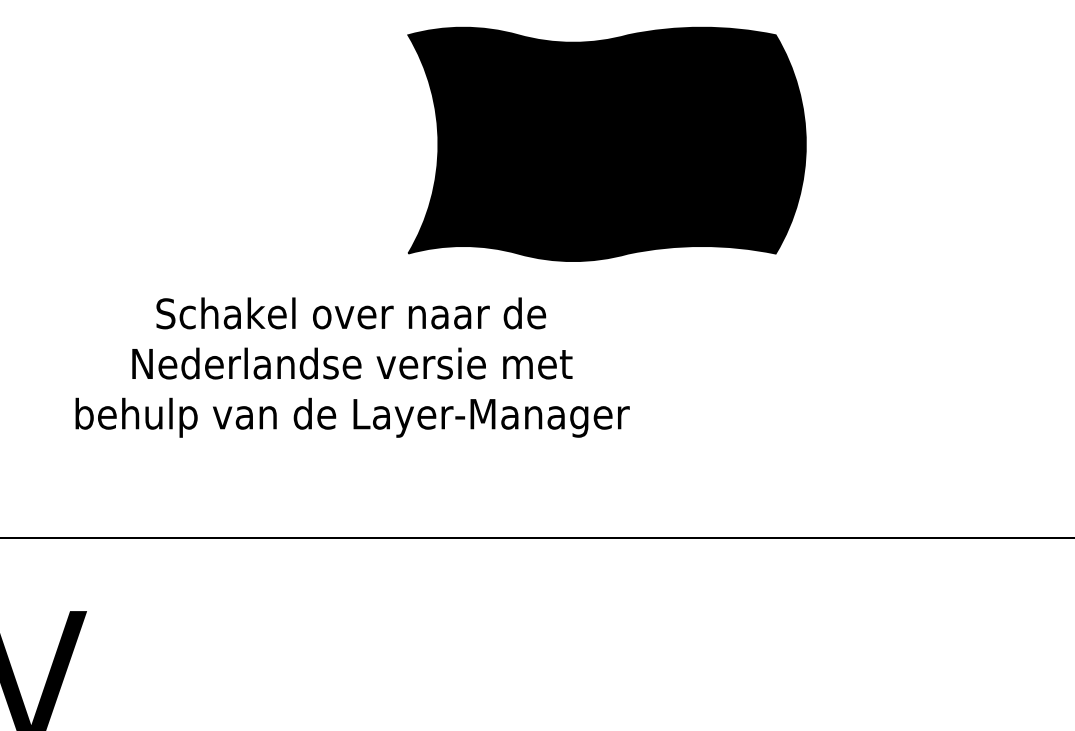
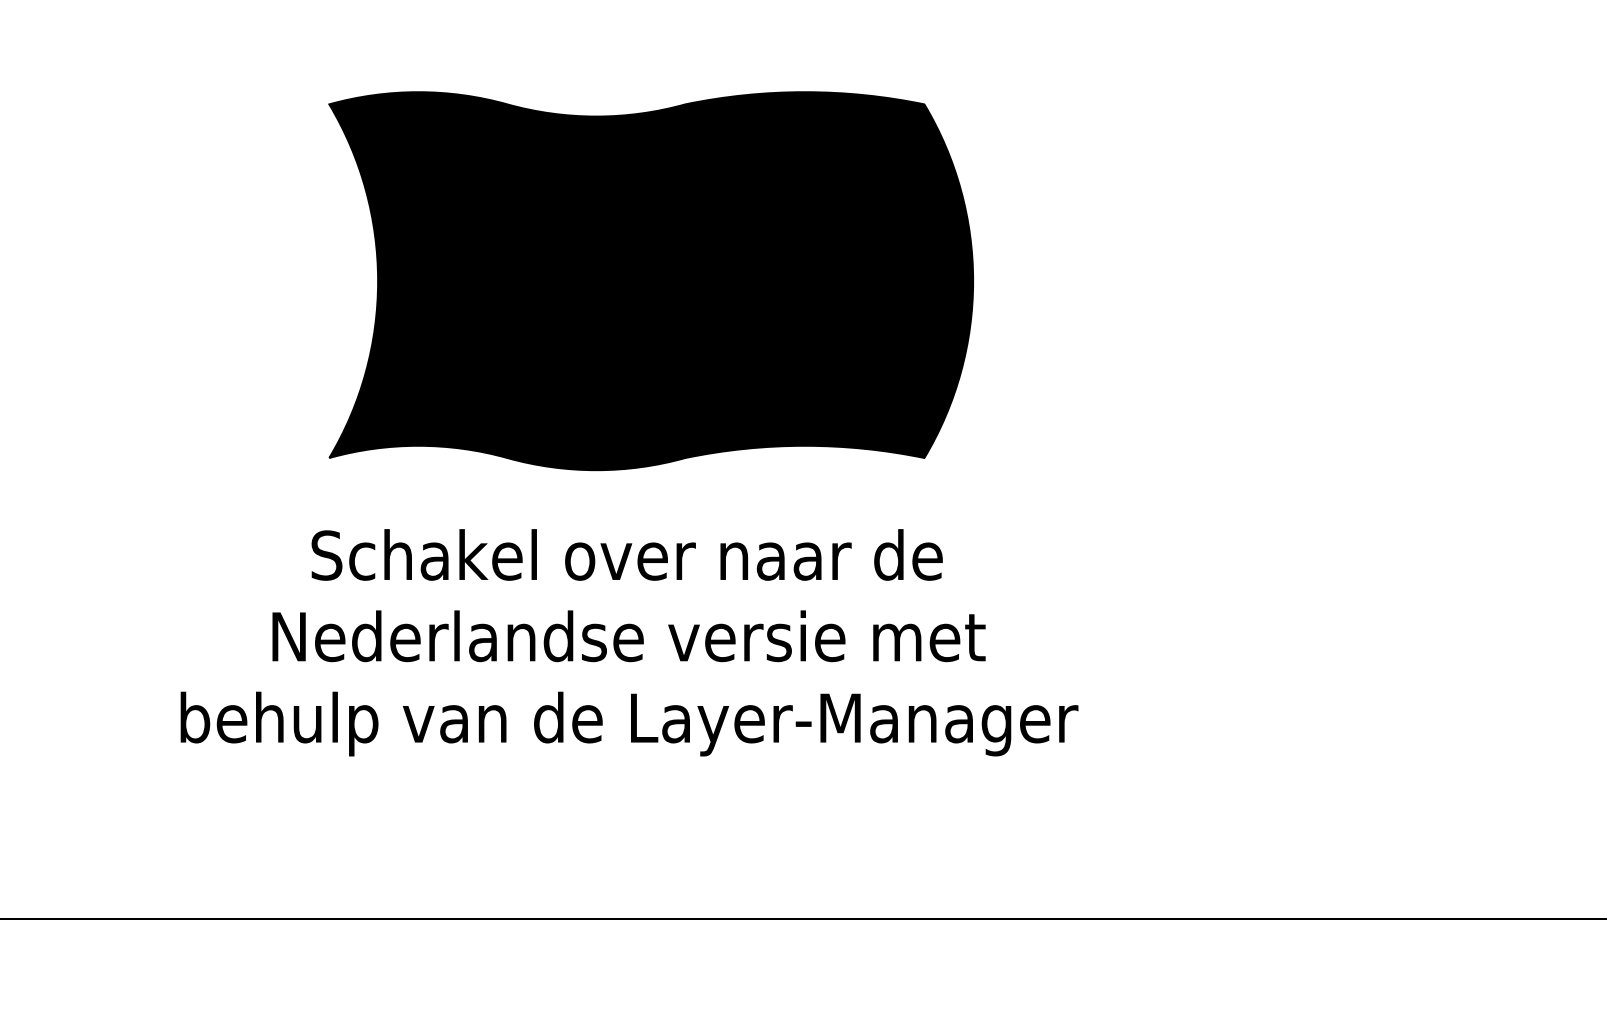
part: (606, 143) -> (650, 279), moved

